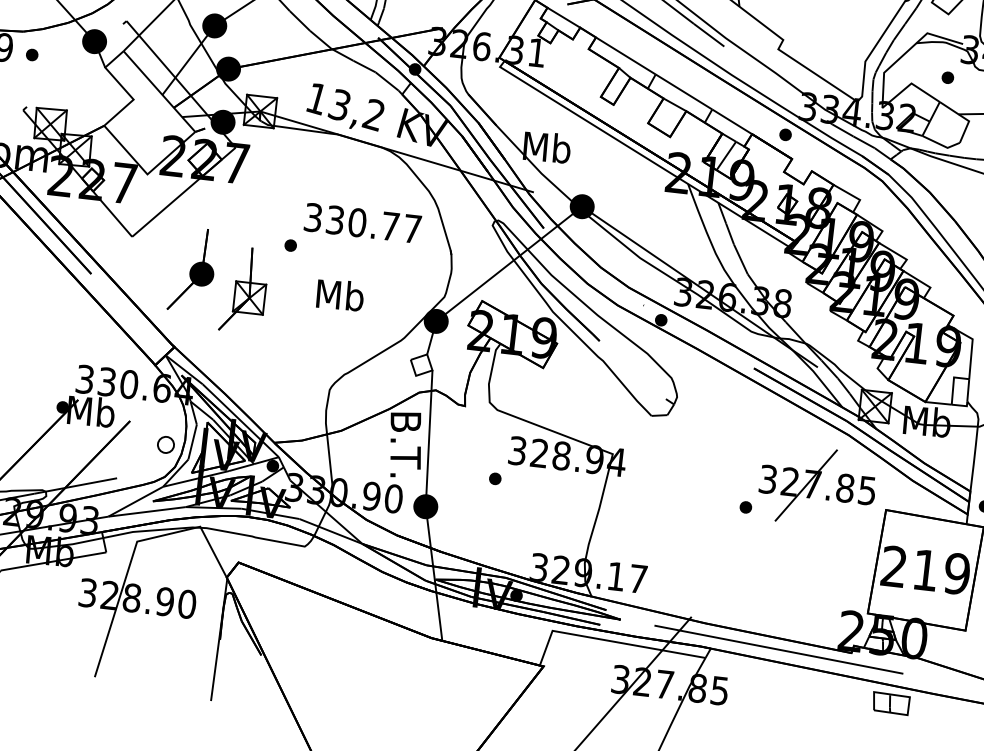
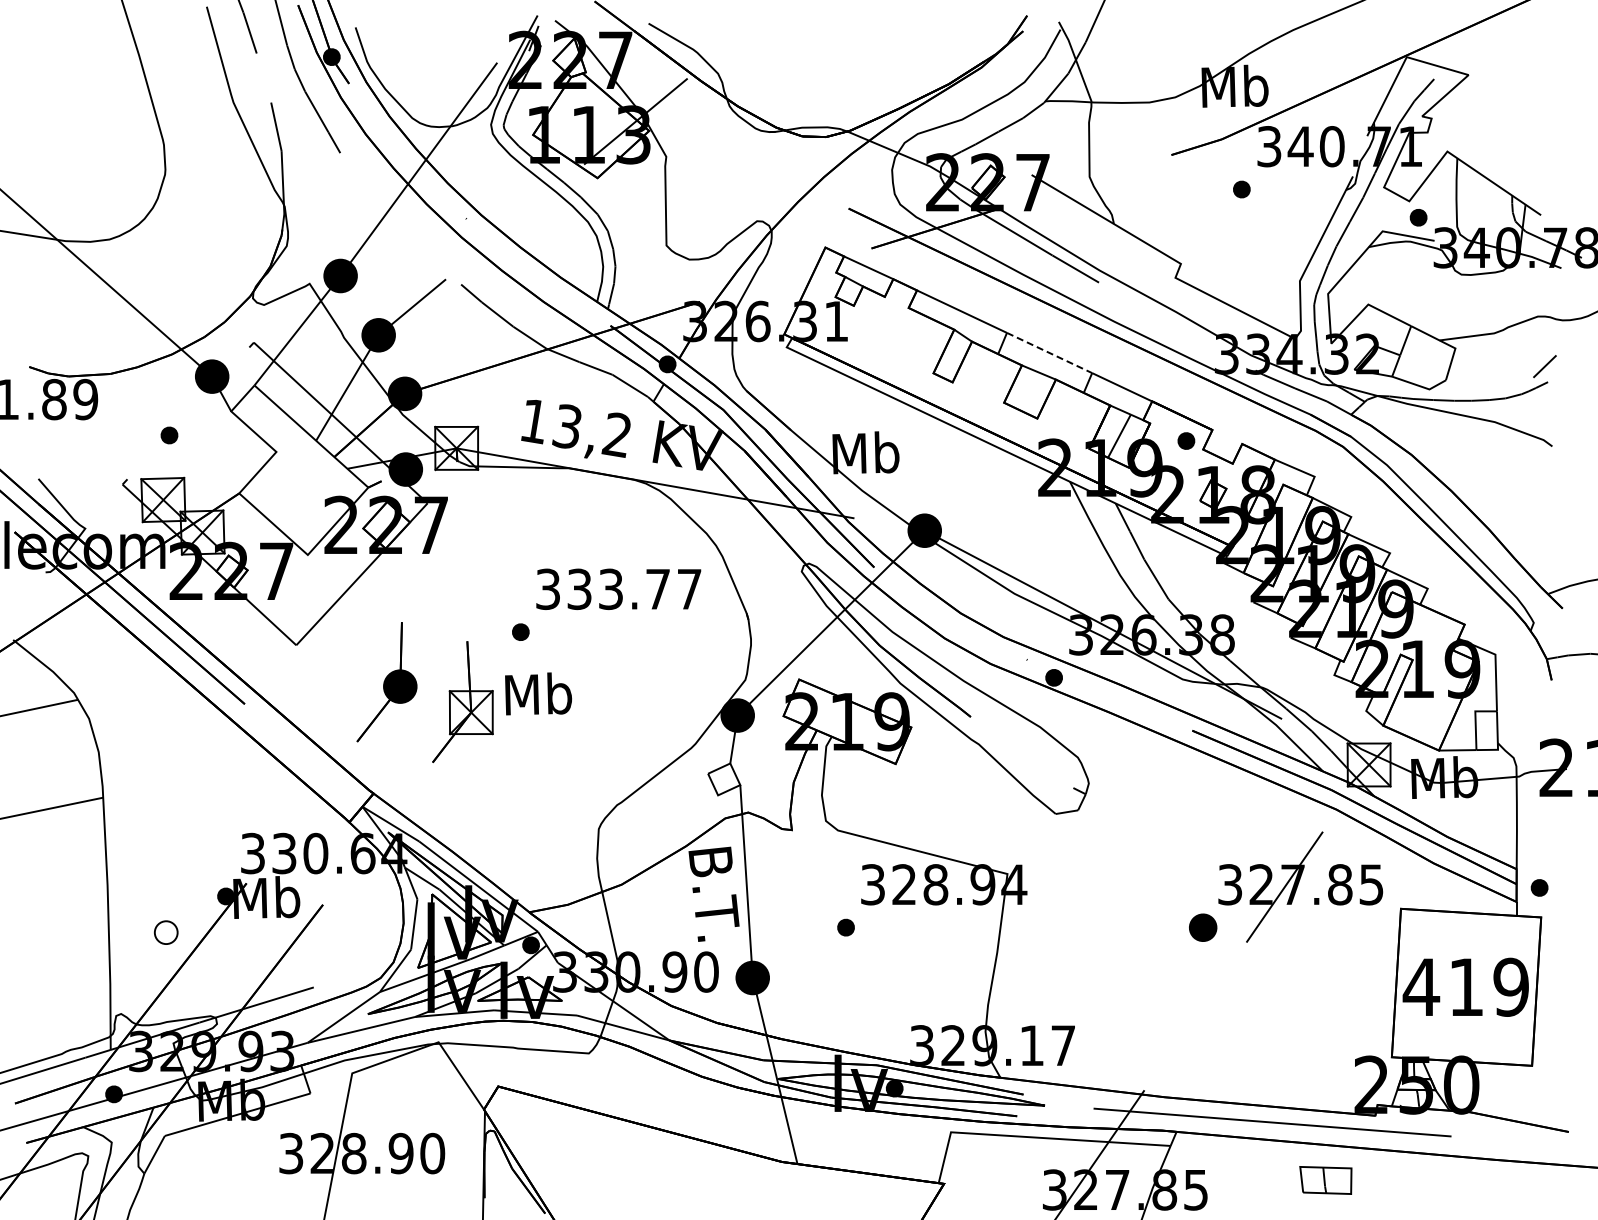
part: (32, 55) -> (169, 435), moved
part: (947, 77) -> (1418, 217), moved
line: (684, 92) -> (1050, 353), solid -> dashed
part: (785, 134) -> (1186, 440), moved
text: (357, 222) -> (610, 589), 330.77 -> 333.77
text: (340, 294) -> (538, 693), moved
part: (166, 444) -> (166, 932), moved
part: (746, 507) -> (1203, 927), size x1.6
text: (894, 566) -> (1421, 986), 219 -> 419
part: (890, 703) -> (1325, 1180), moved

